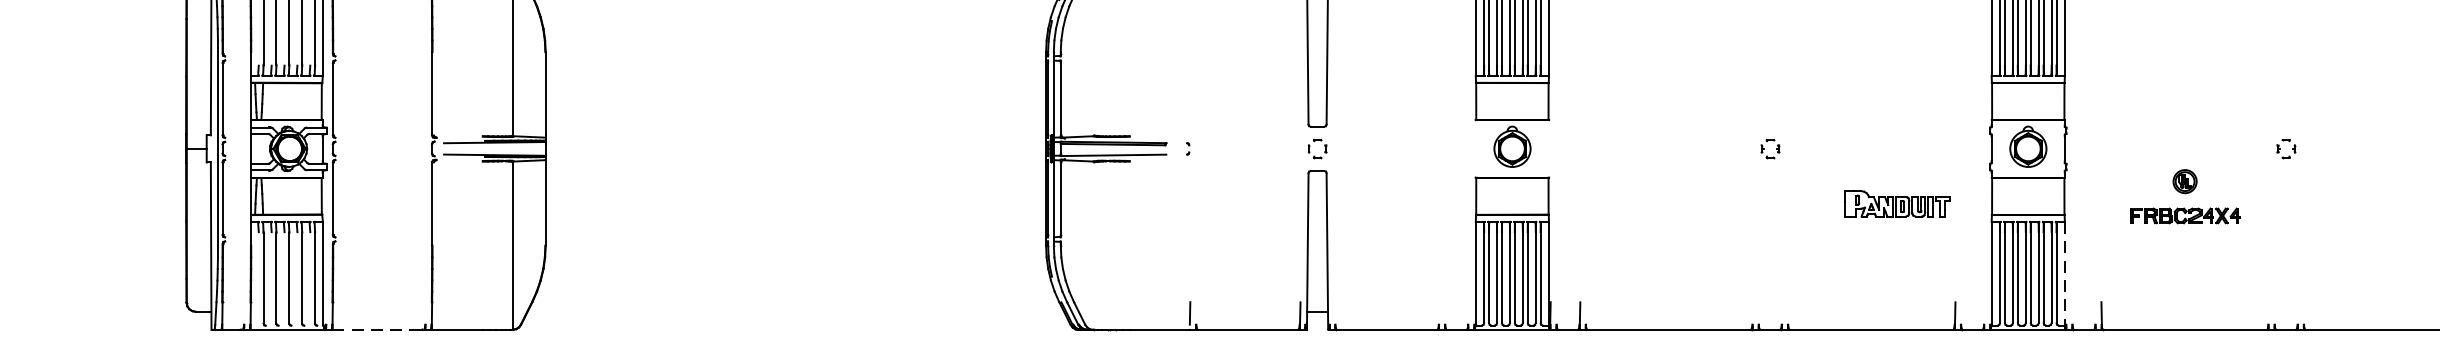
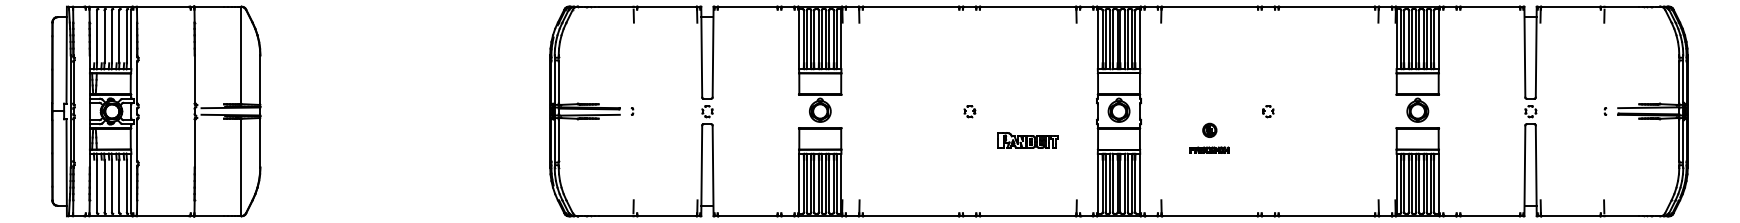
part: (1896, 204) -> (1027, 140), moved
part: (2184, 214) -> (1209, 149), size x0.62
line: (2065, 273) -> (1140, 183), dashed -> solid
line: (376, 330) -> (162, 216), dashed -> solid

